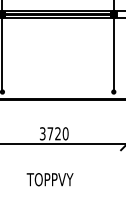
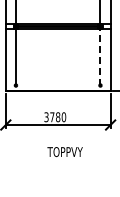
line: (113, 52) -> (100, 55), solid -> dashed
text: (58, 134) -> (58, 117), 3720 -> 3780
text: (49, 180) -> (64, 152), moved

